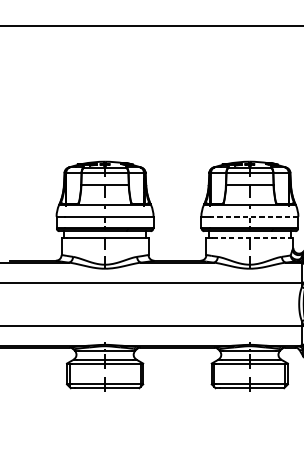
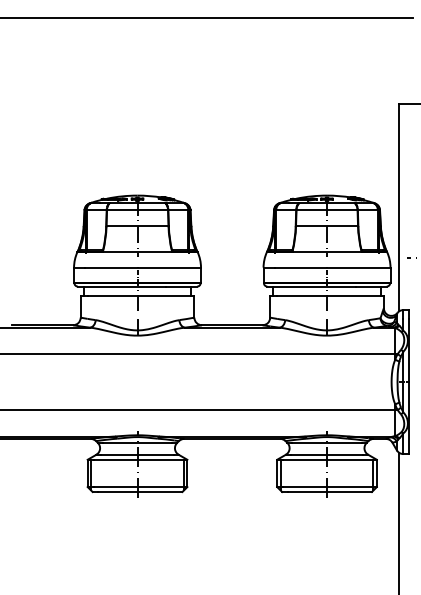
line: (254, 216) -> (332, 267), dashed -> solid
line: (252, 238) -> (330, 296), dashed -> solid

